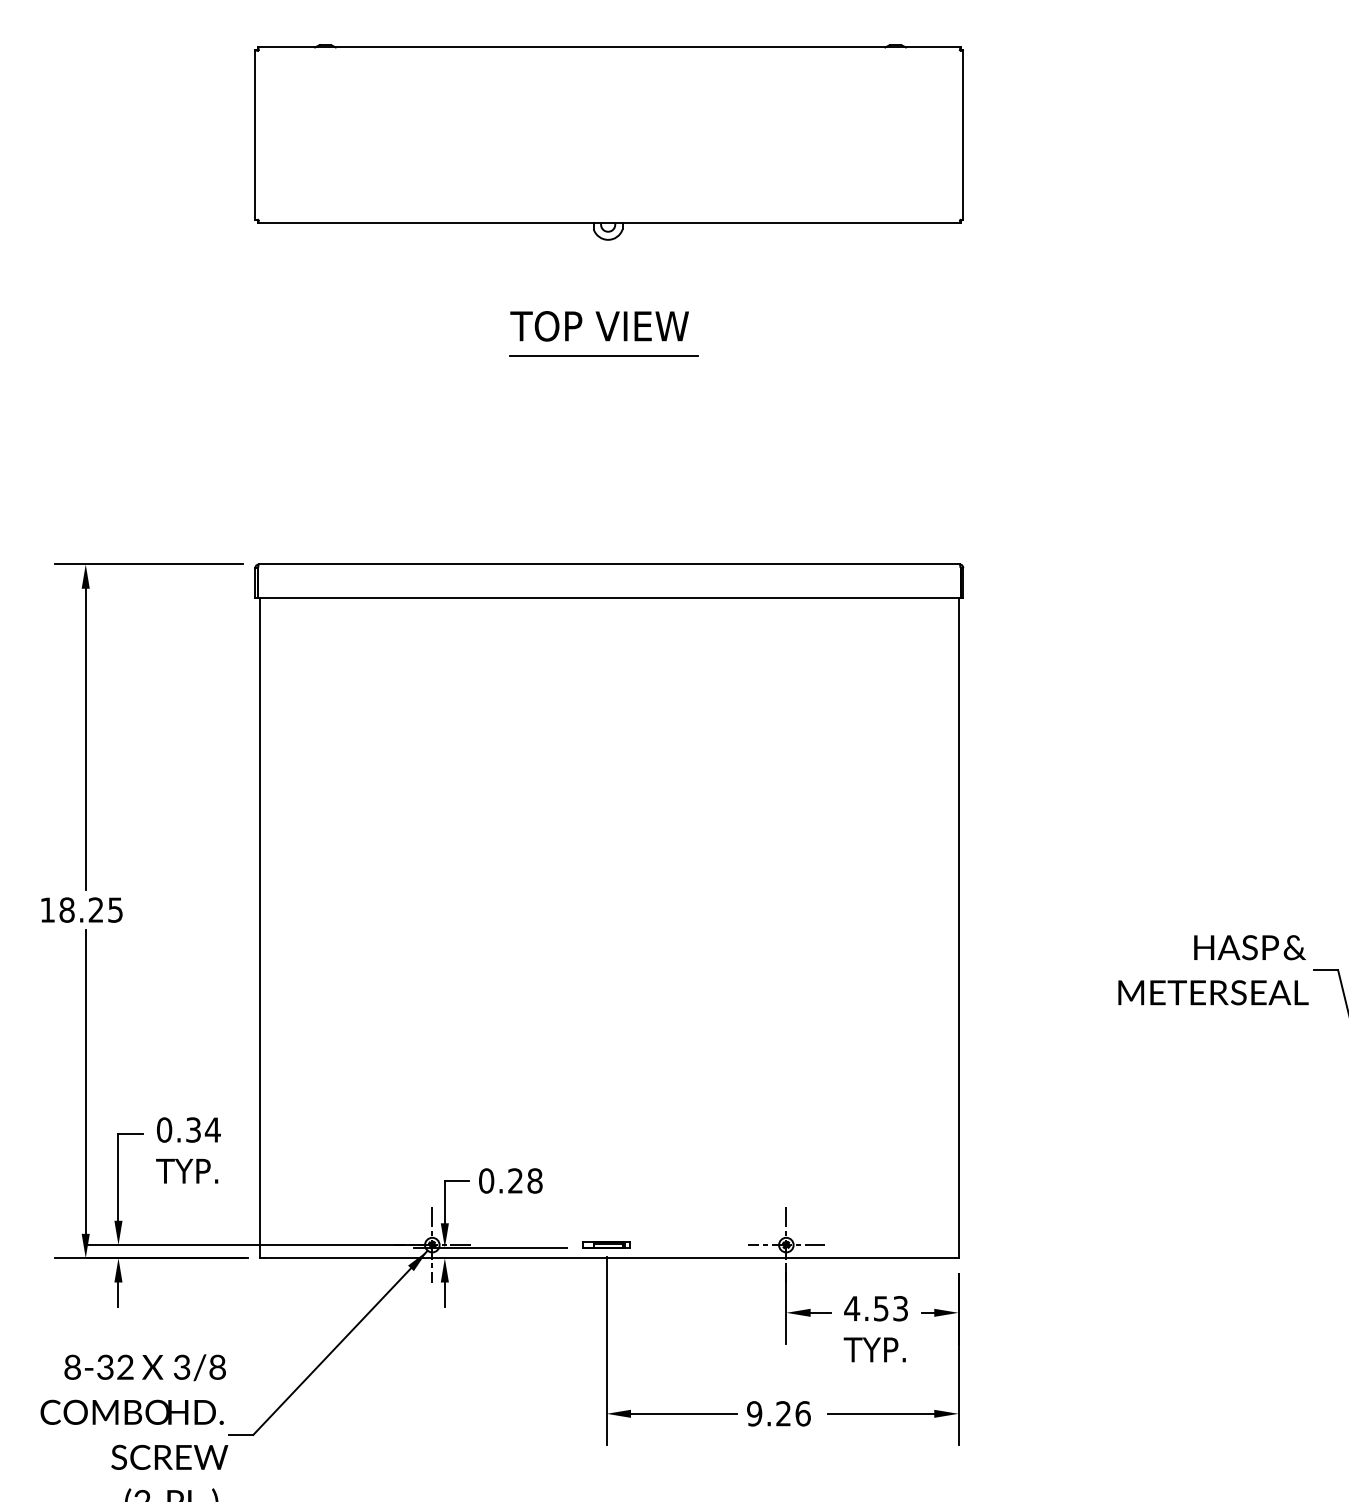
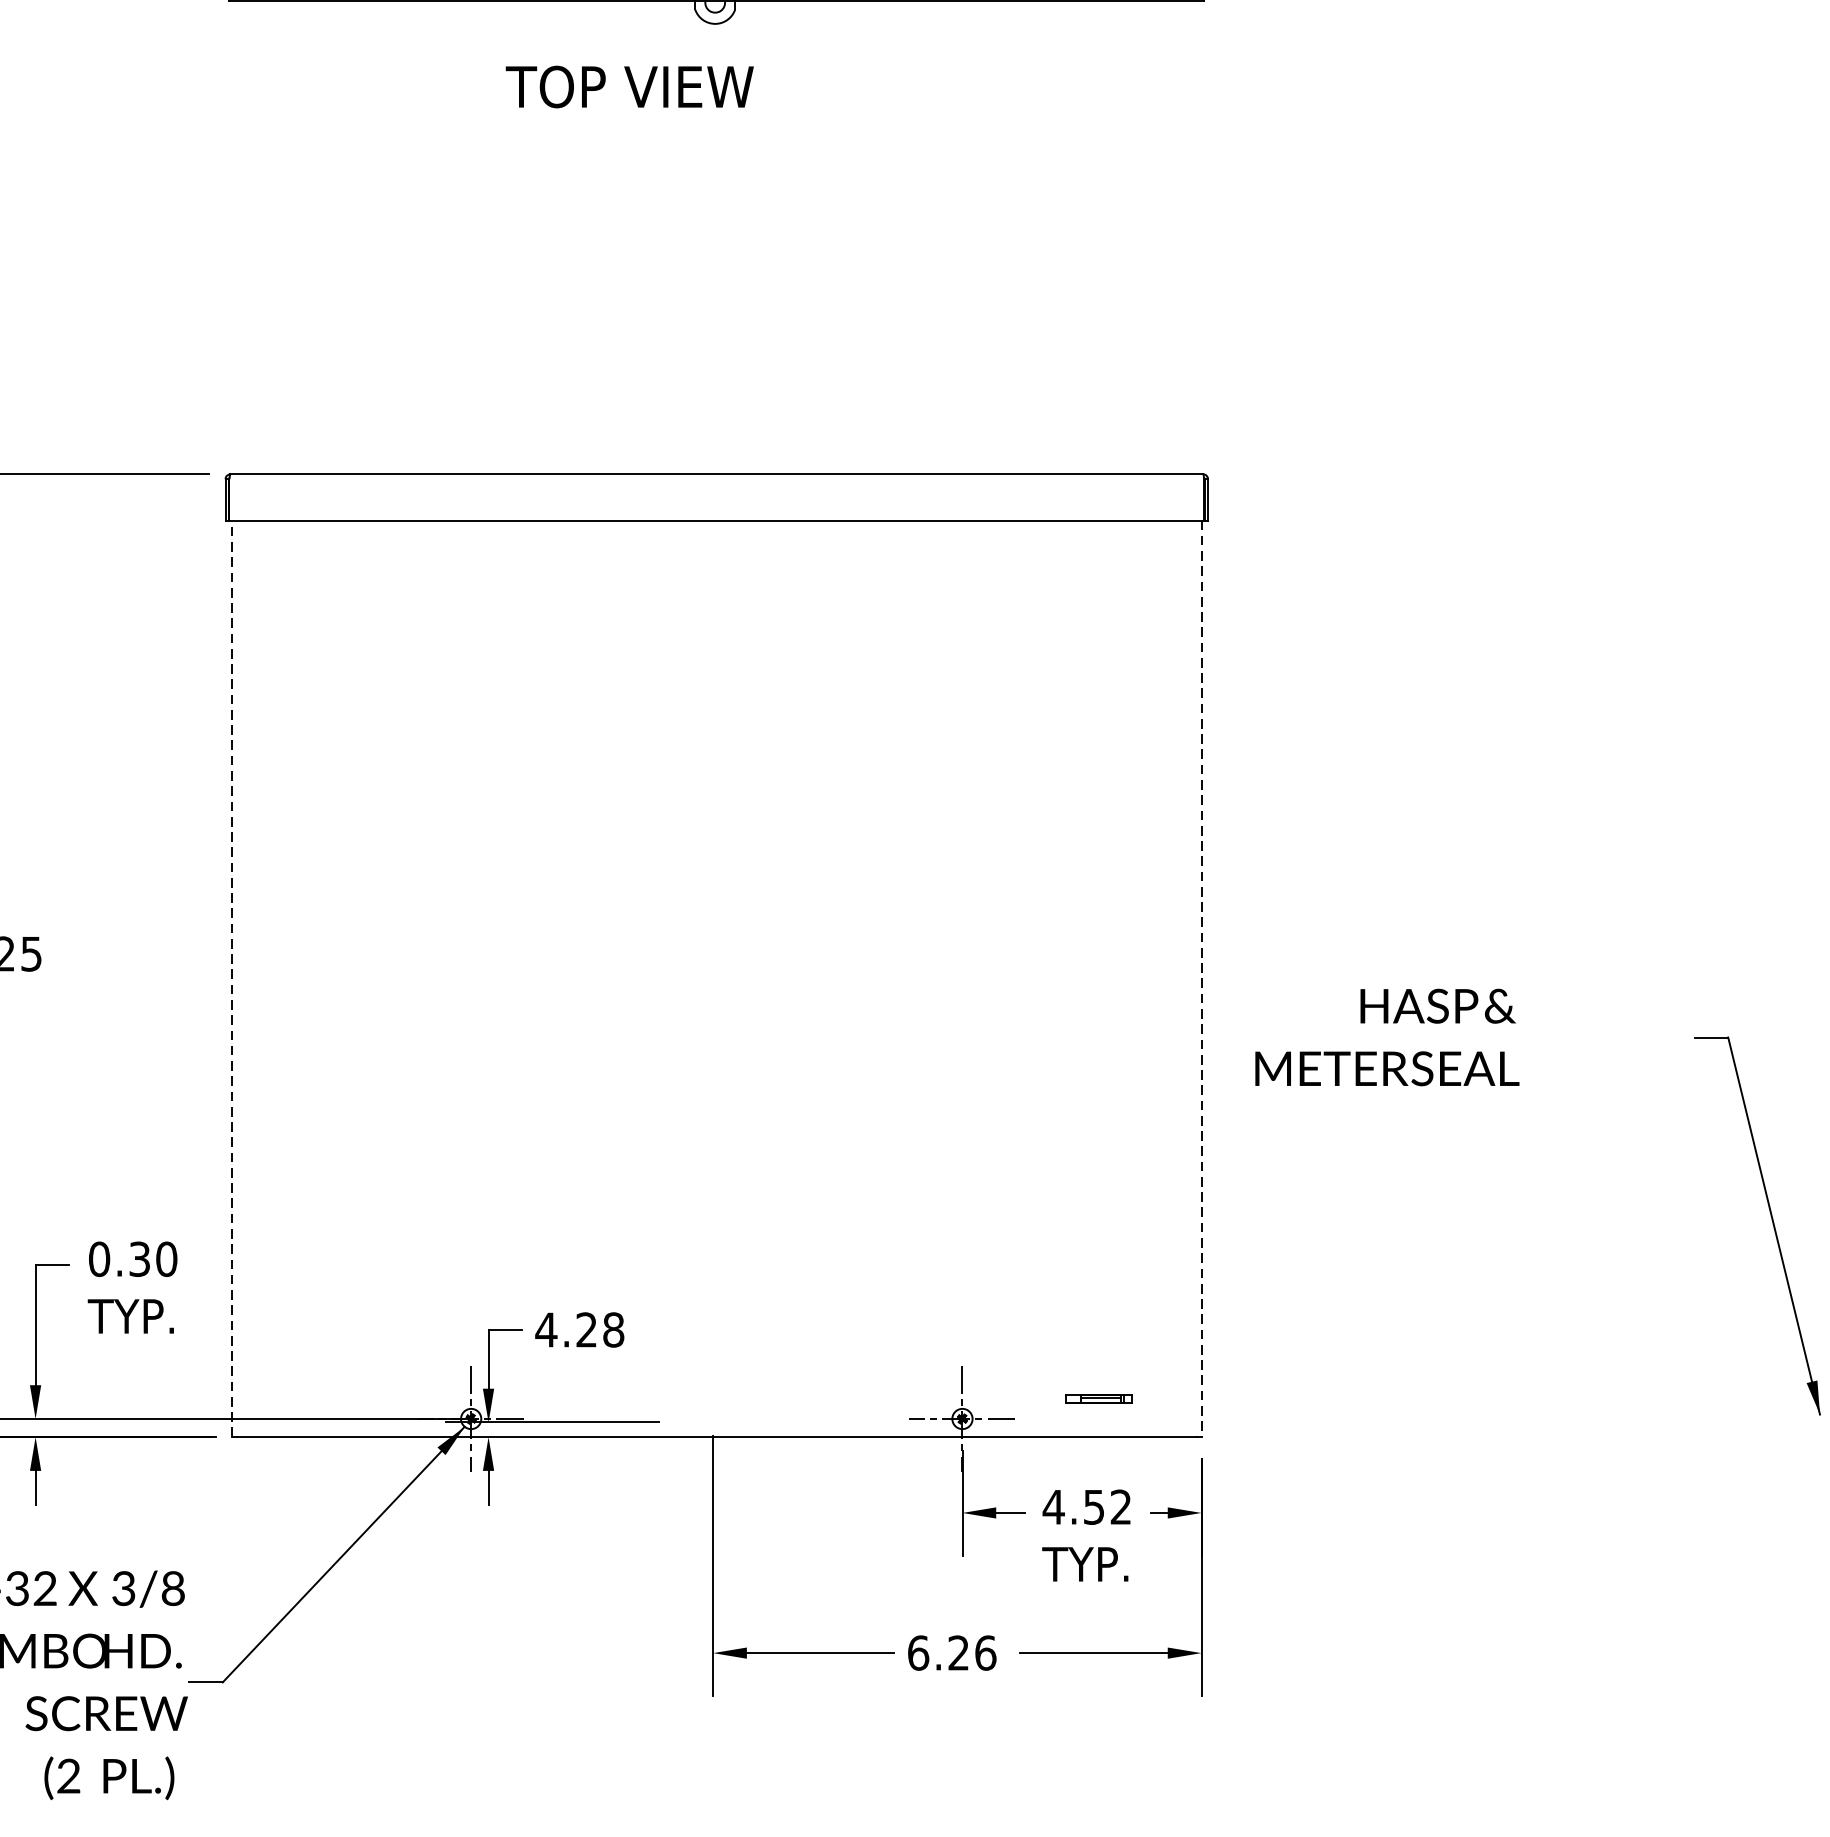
text: (599, 326) -> (629, 87), moved
line: (603, 355) -> (708, 184), removed
line: (260, 927) -> (232, 978), solid -> dashed
line: (958, 928) -> (1201, 979), solid -> dashed
text: (1213, 970) -> (1387, 1037), moved
text: (212, 1129) -> (166, 1258), 0.34 -> 0.30
text: (486, 1180) -> (546, 1329), 0.28 -> 4.28
part: (606, 1244) -> (1098, 1398), moved
text: (900, 1308) -> (1120, 1506), 4.53 -> 4.52
text: (754, 1413) -> (918, 1652), 9.26 -> 6.26

